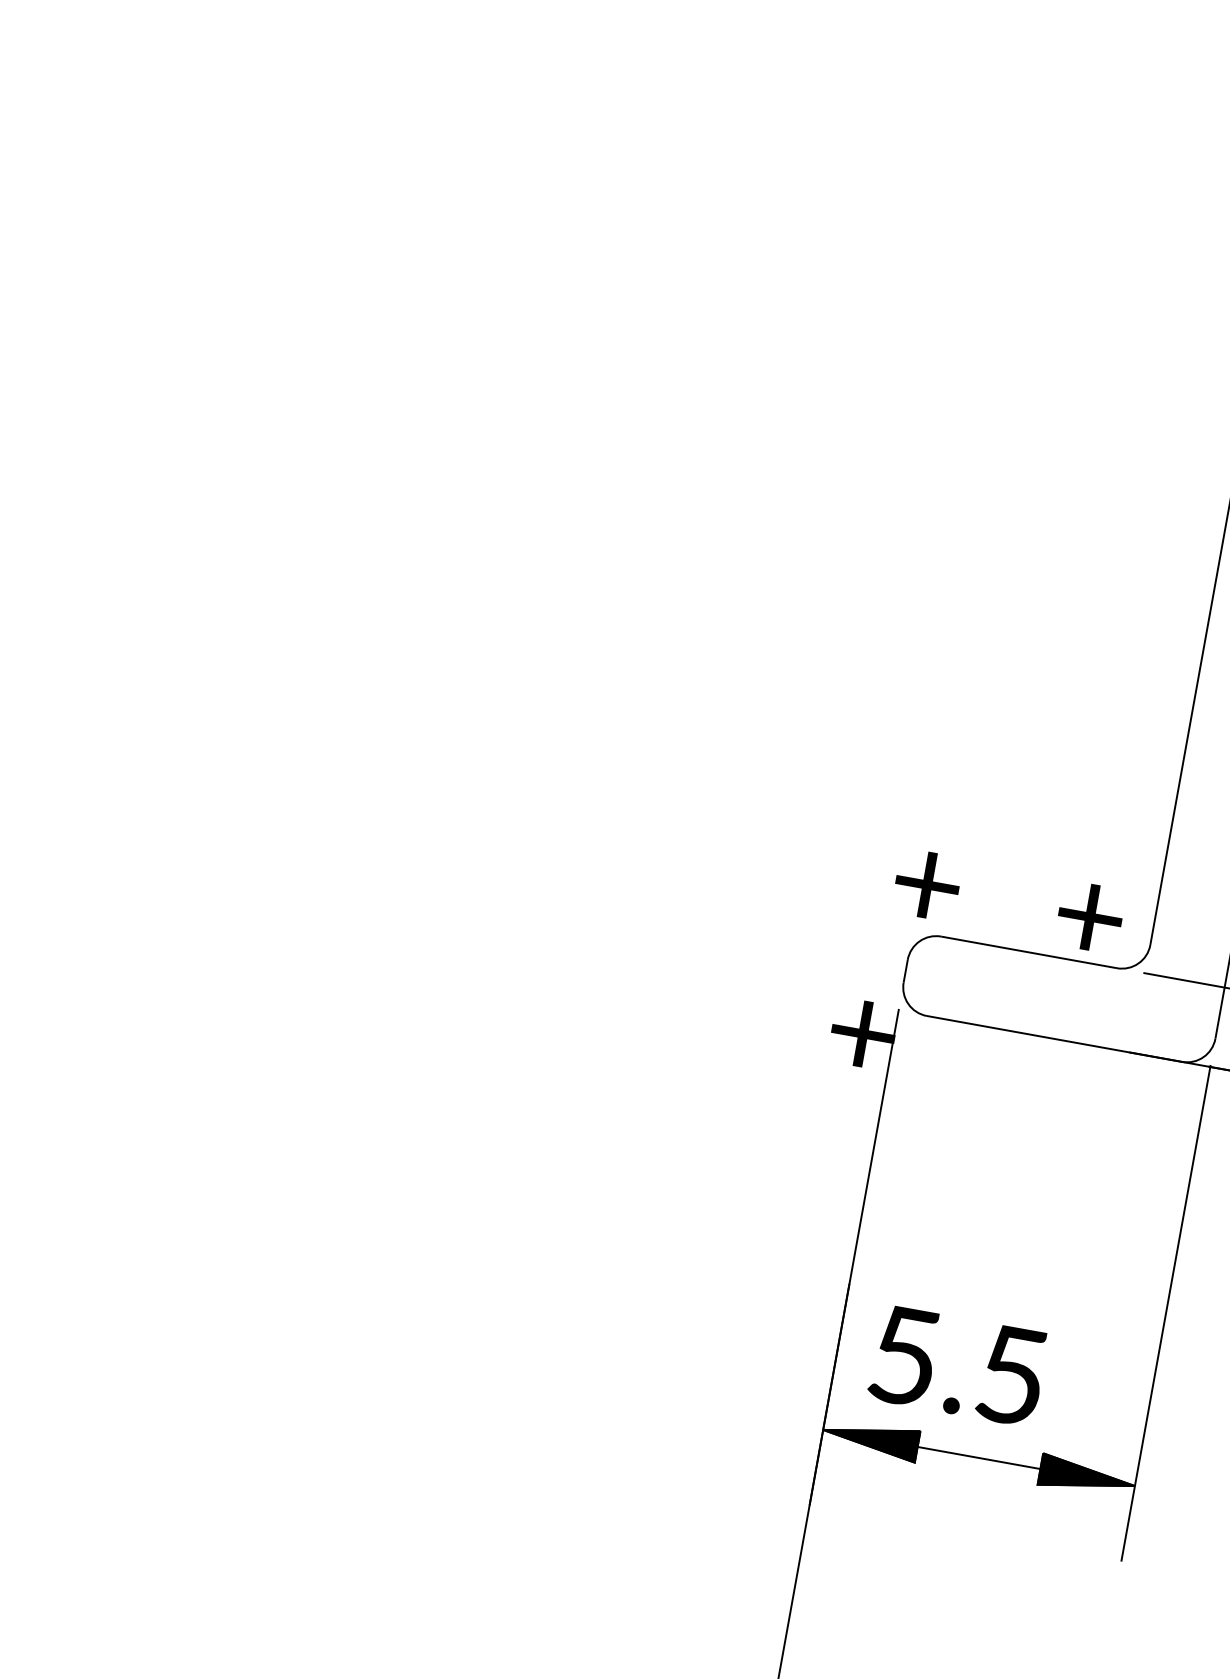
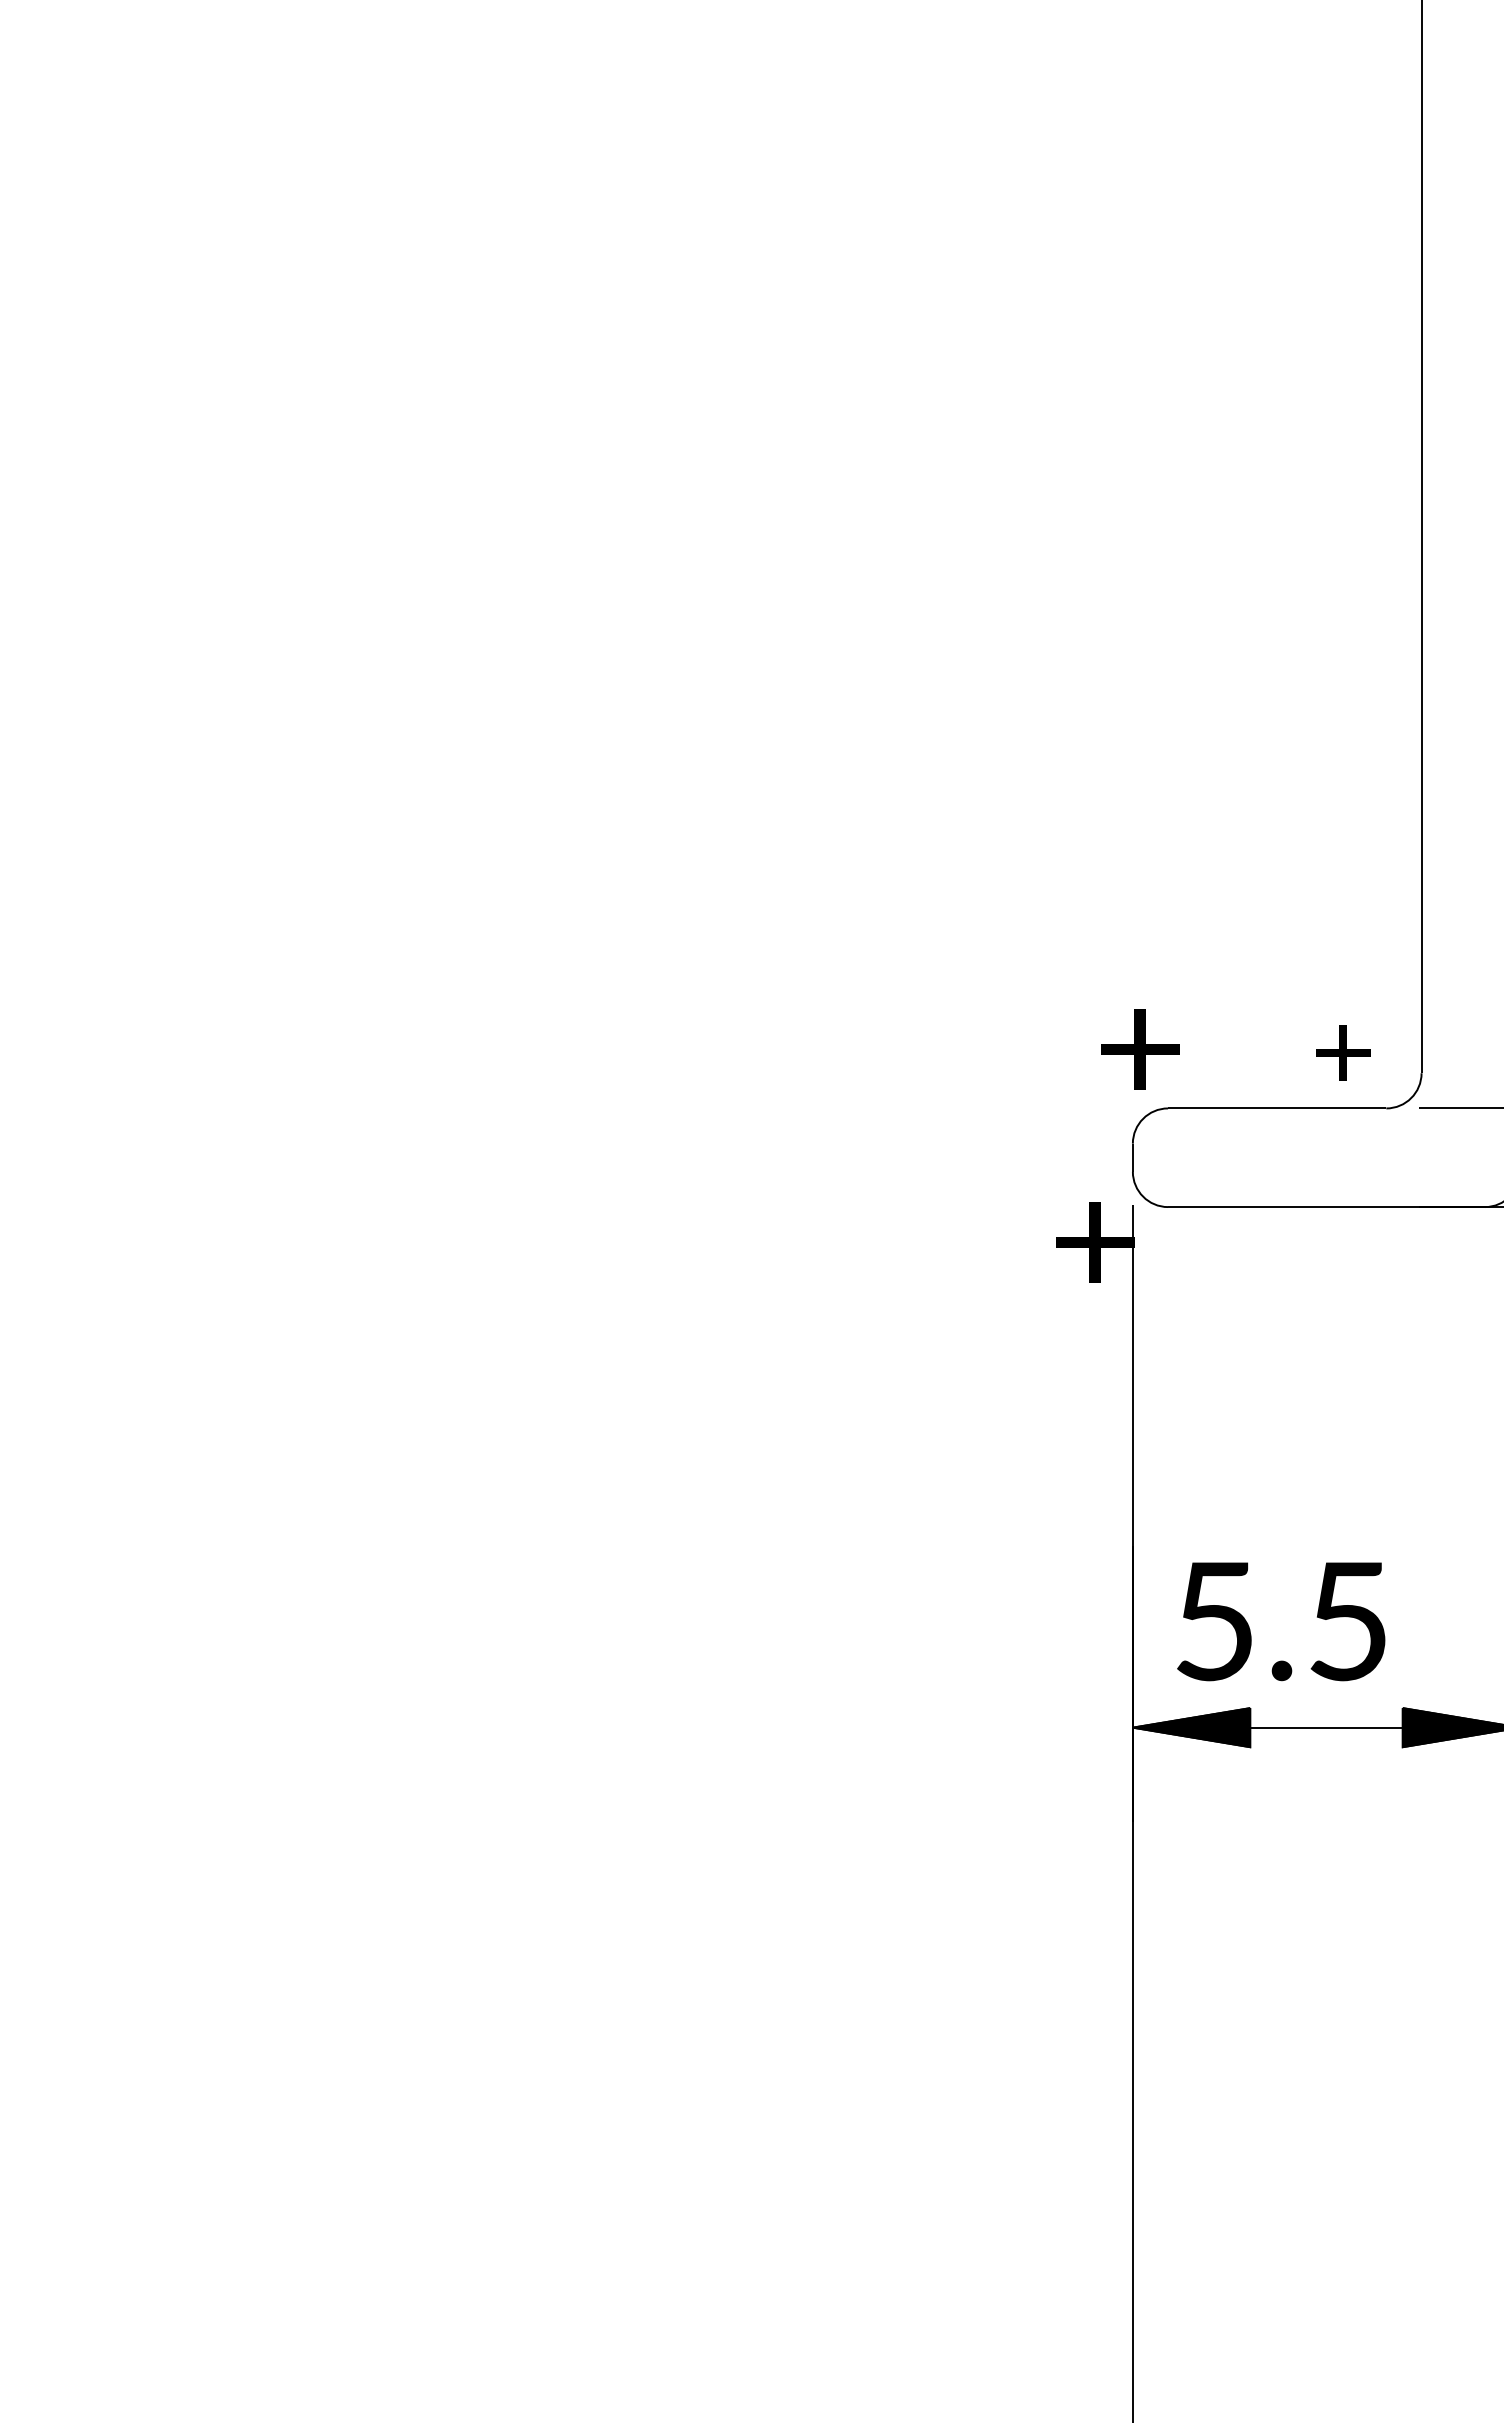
part: (1090, 916) -> (1343, 1052), size x0.7

